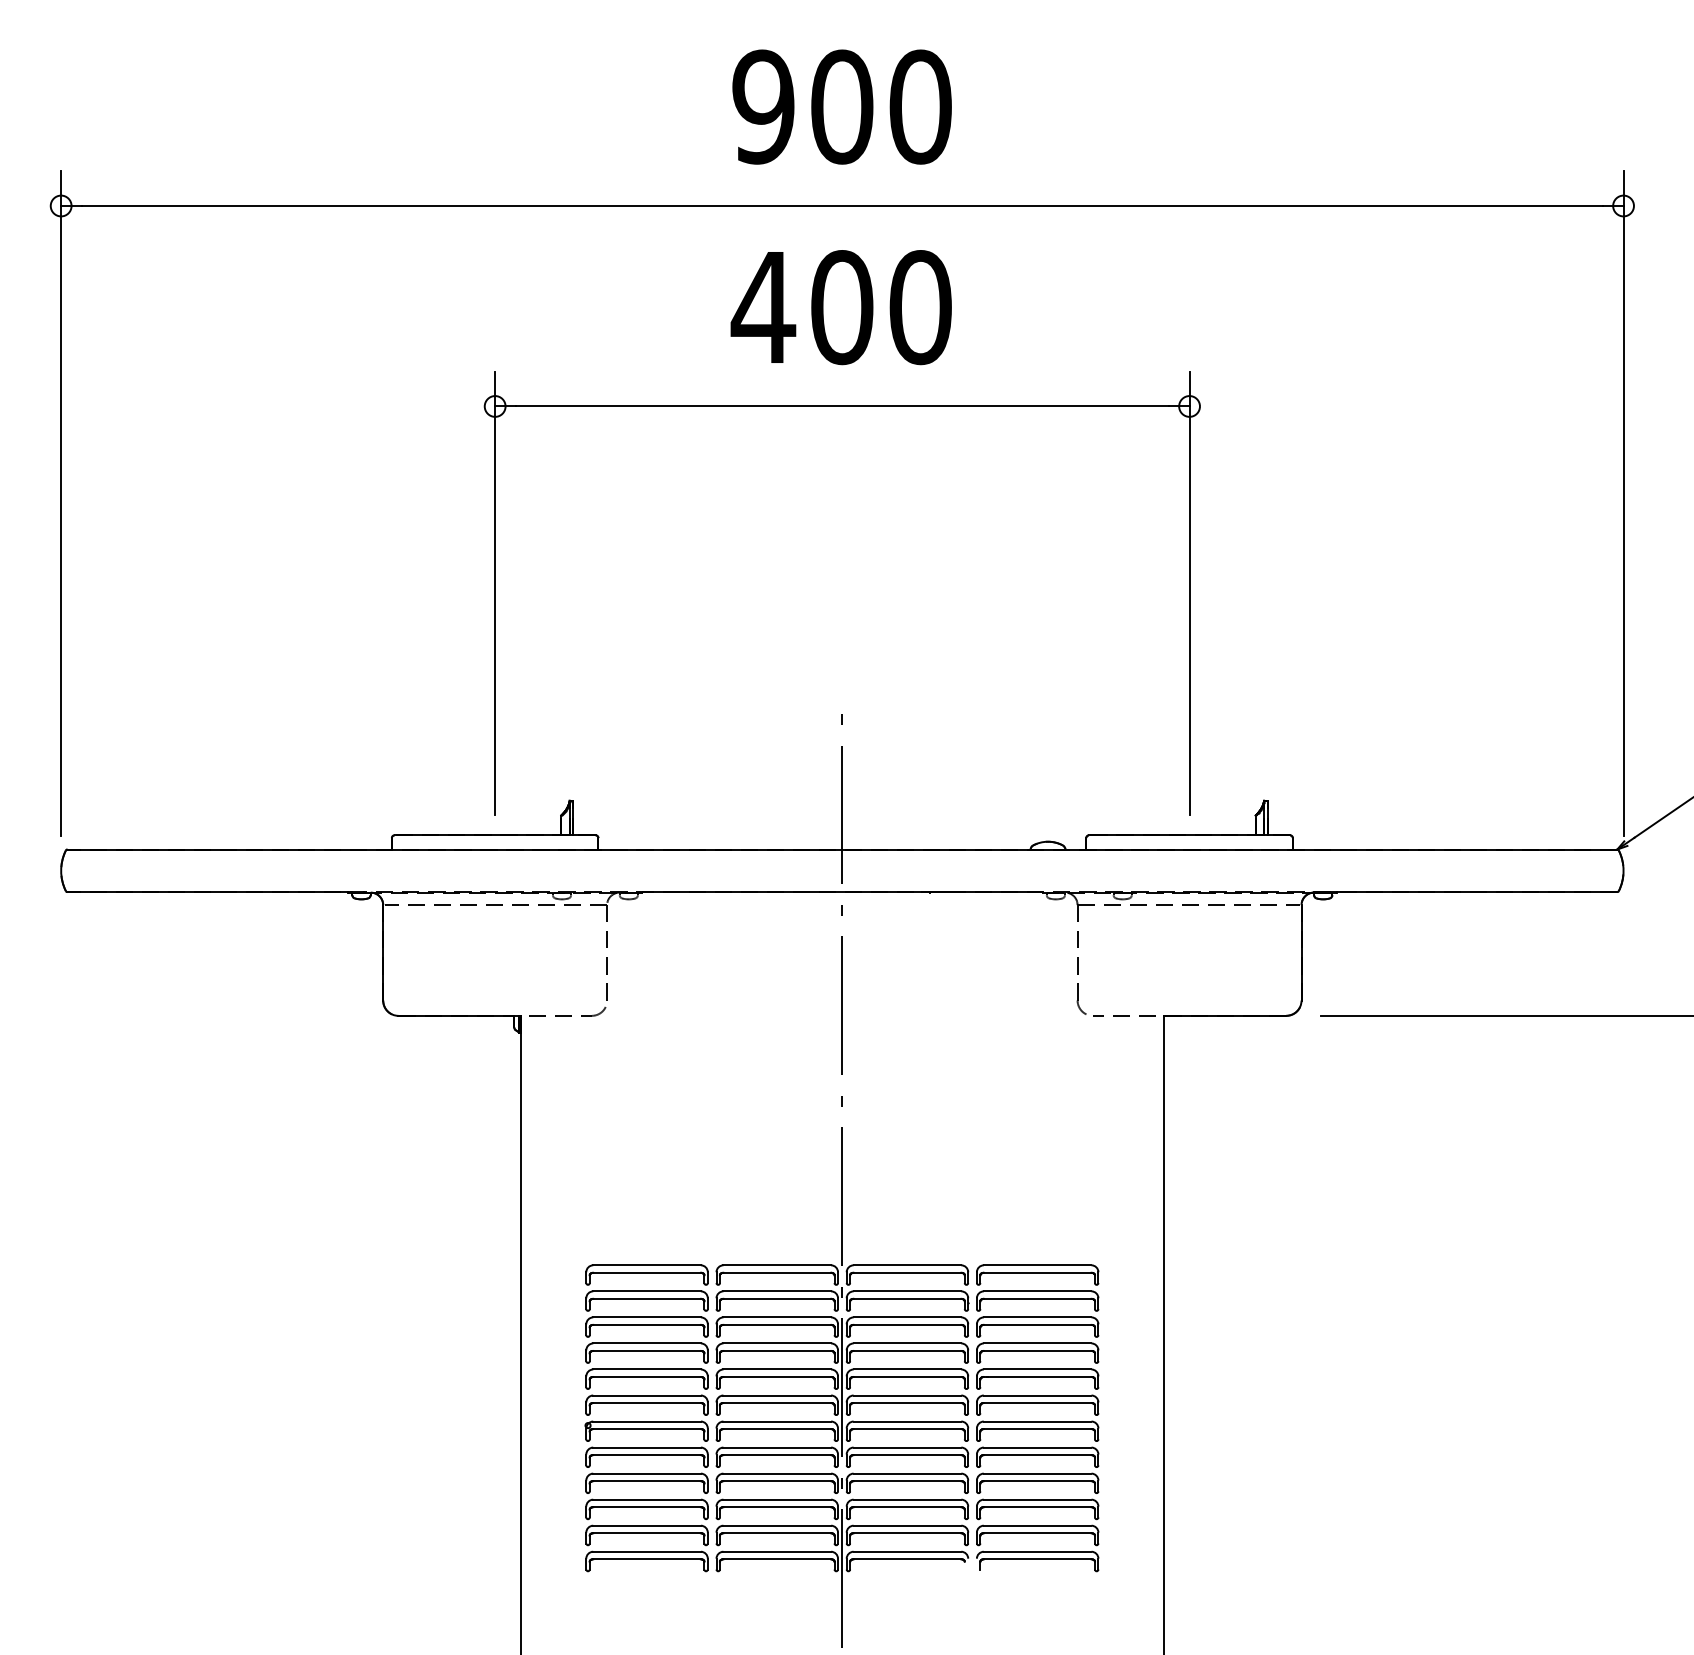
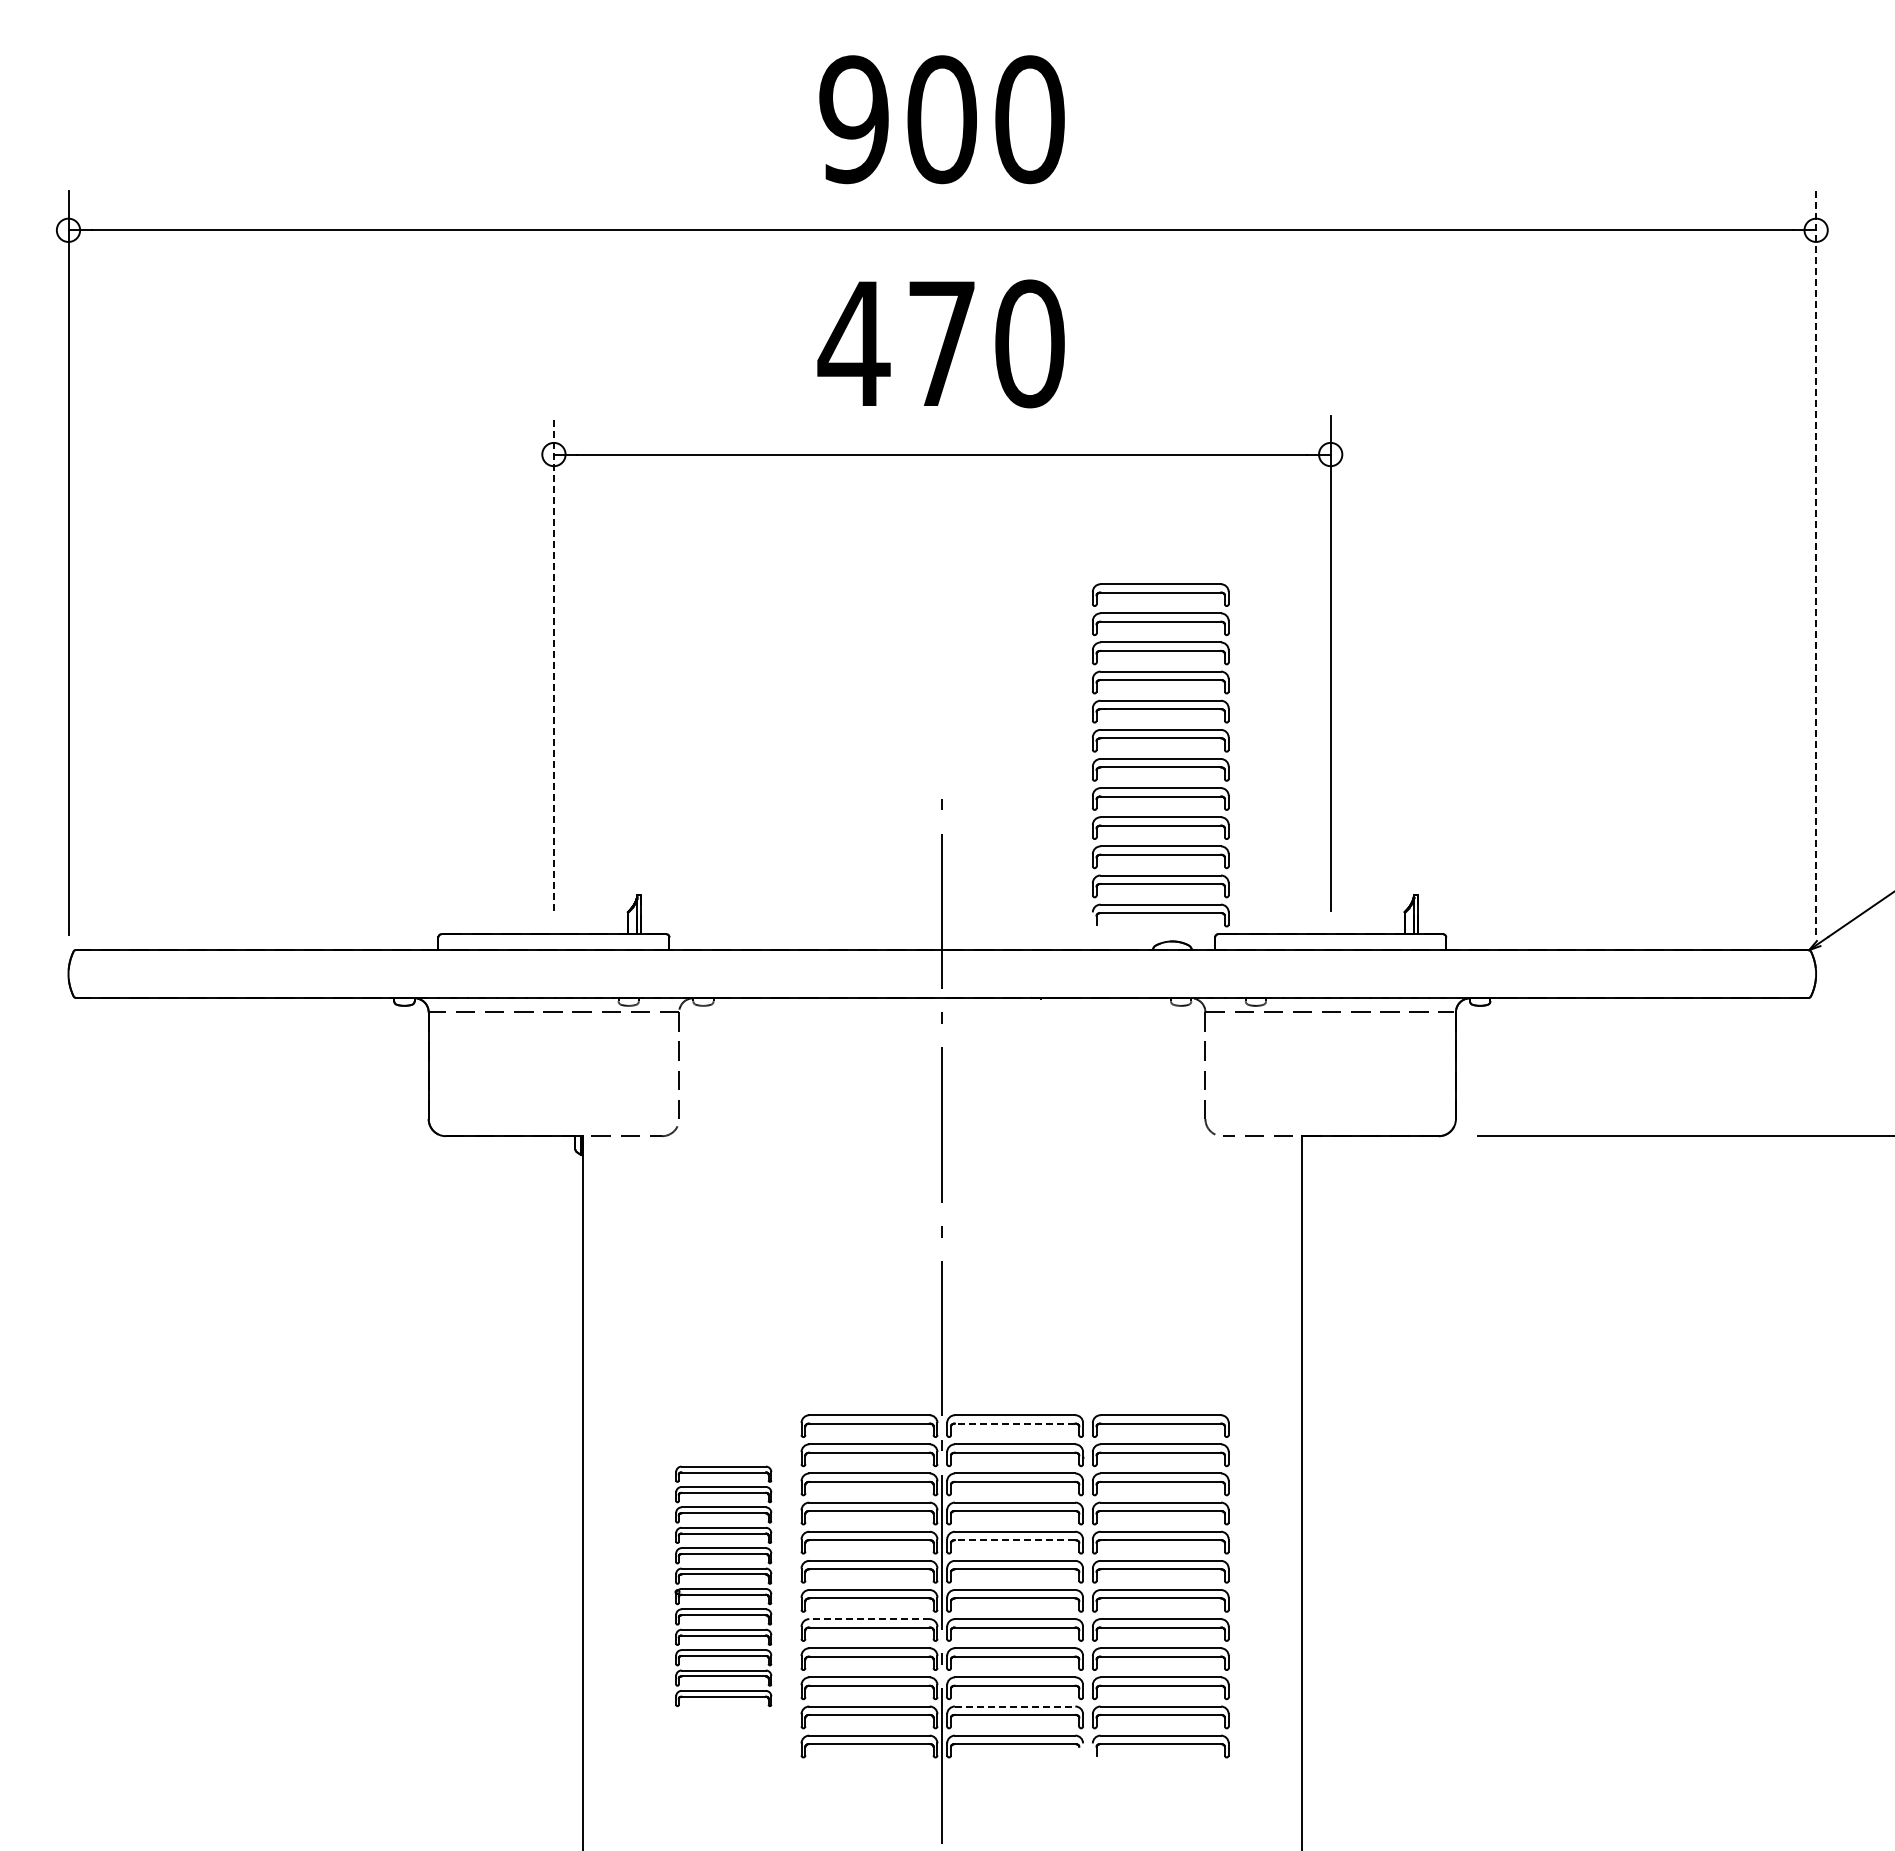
text: (841, 307) -> (941, 343), 400 -> 470
line: (1623, 503) -> (1816, 563), solid -> dashed
line: (494, 593) -> (553, 663), solid -> dashed
part: (1037, 675) -> (1160, 755), added
line: (906, 1272) -> (1014, 1423), solid -> dashed
line: (906, 1377) -> (1014, 1540), solid -> dashed
part: (646, 1418) -> (723, 1586), size x0.7
line: (777, 1447) -> (869, 1619), solid -> dashed
line: (907, 1525) -> (1015, 1706), solid -> dashed

